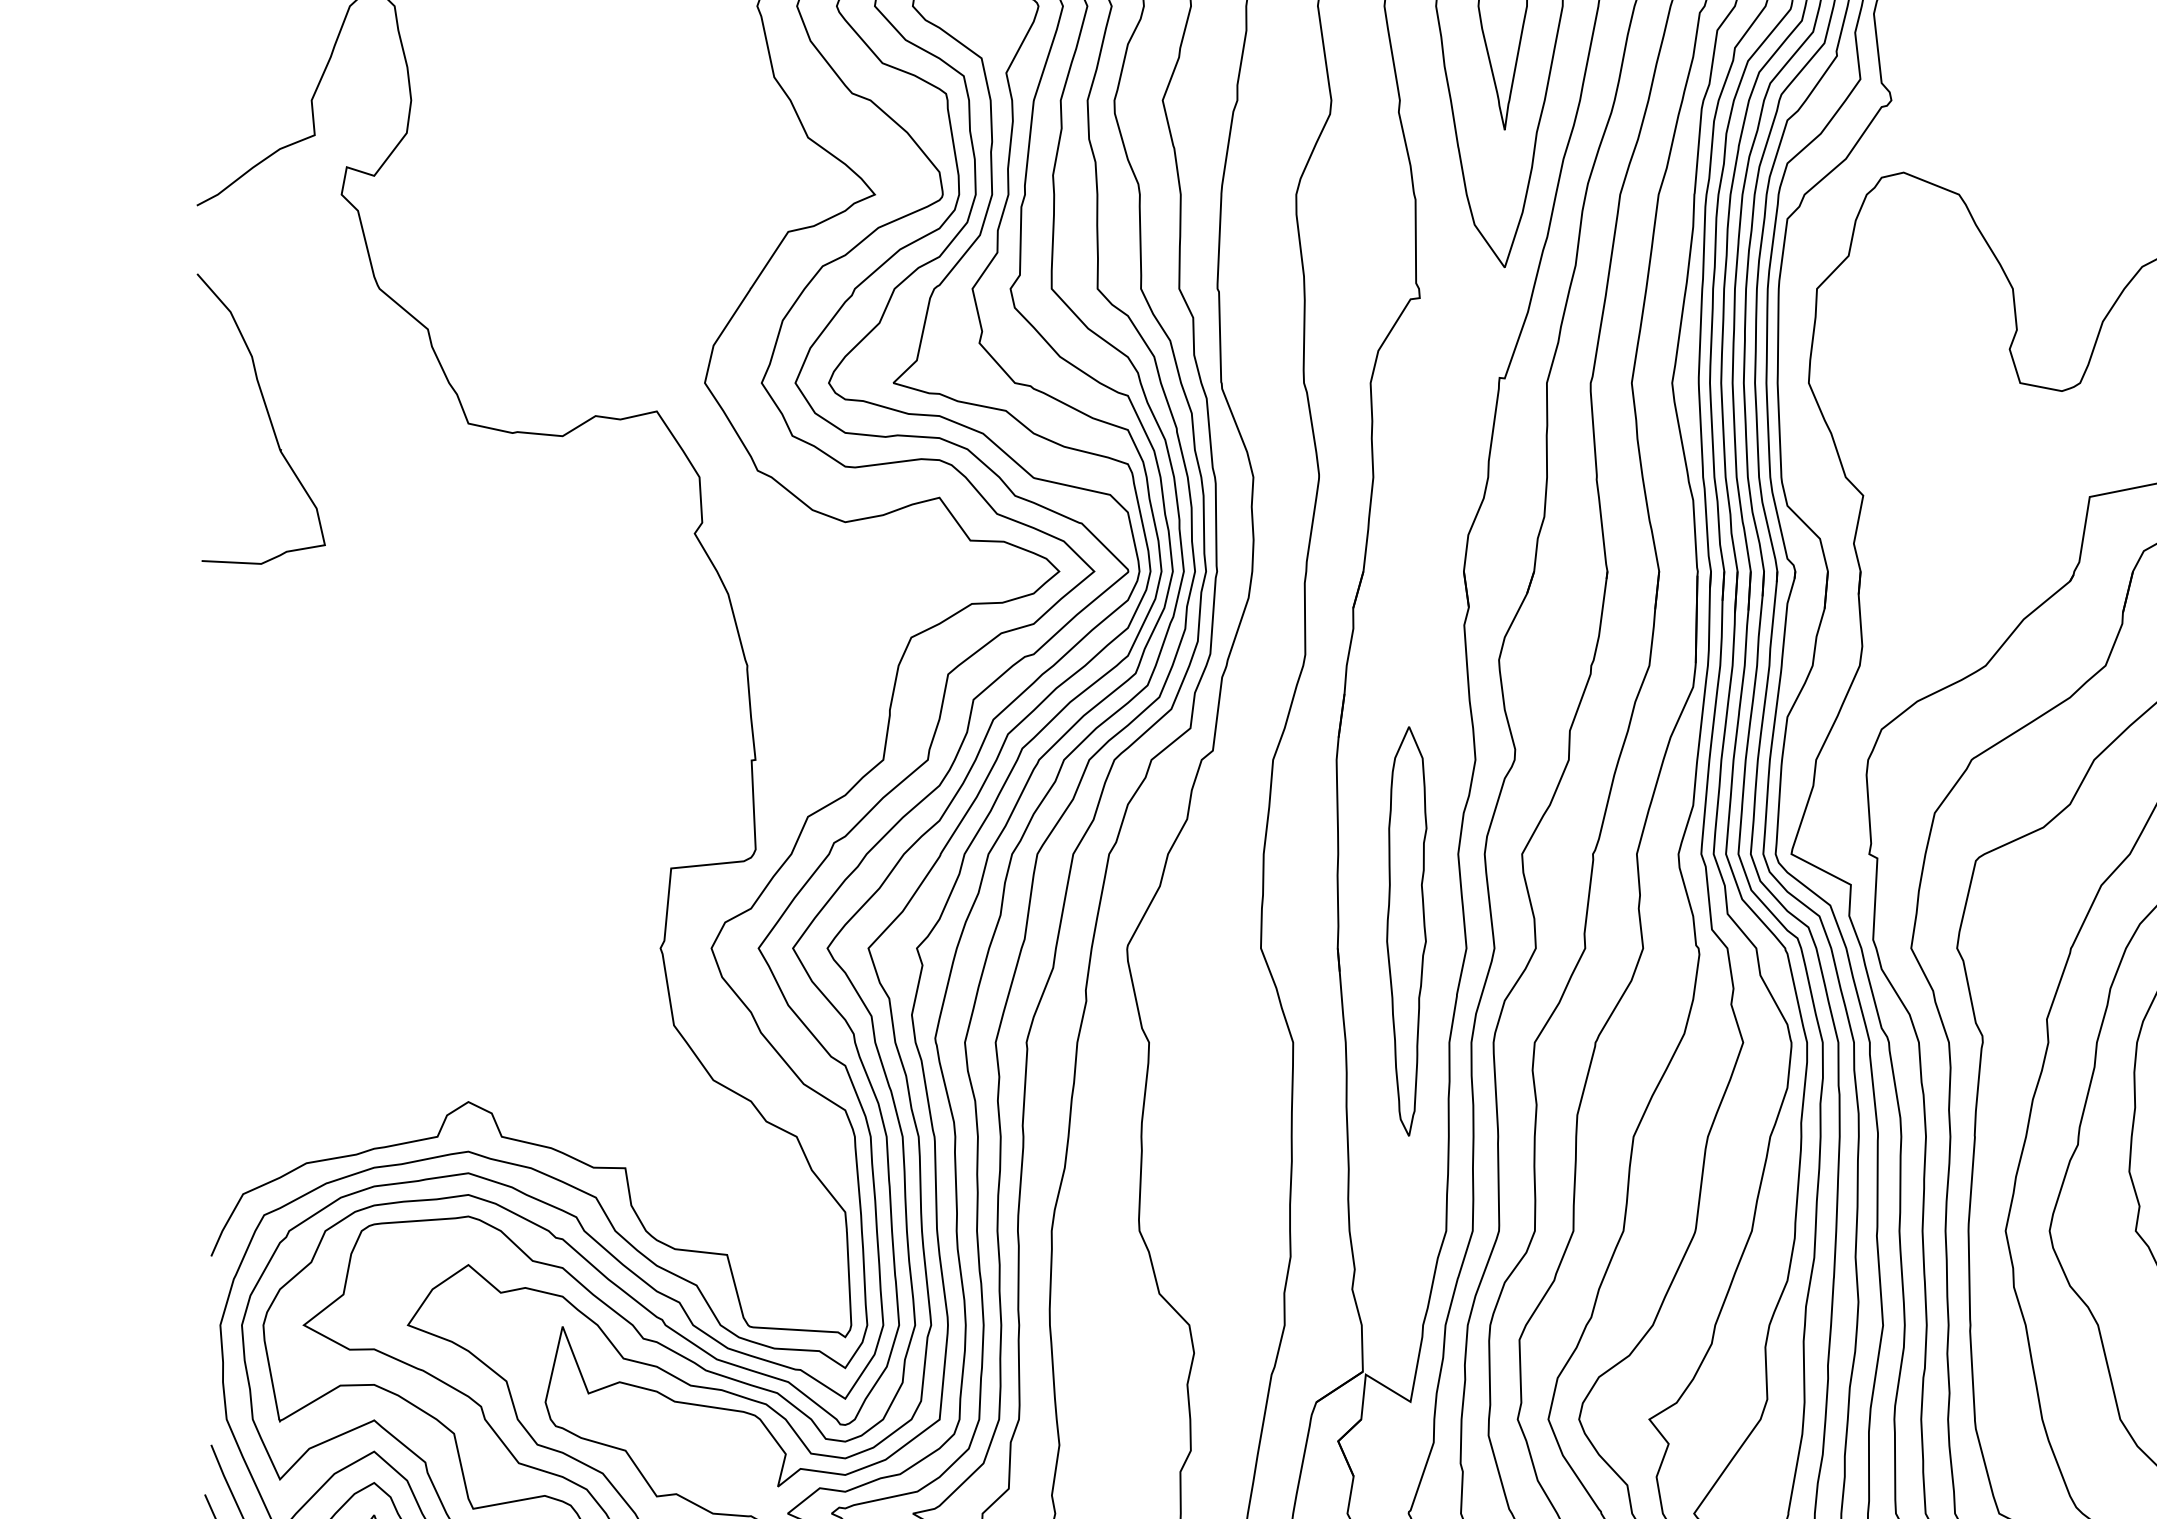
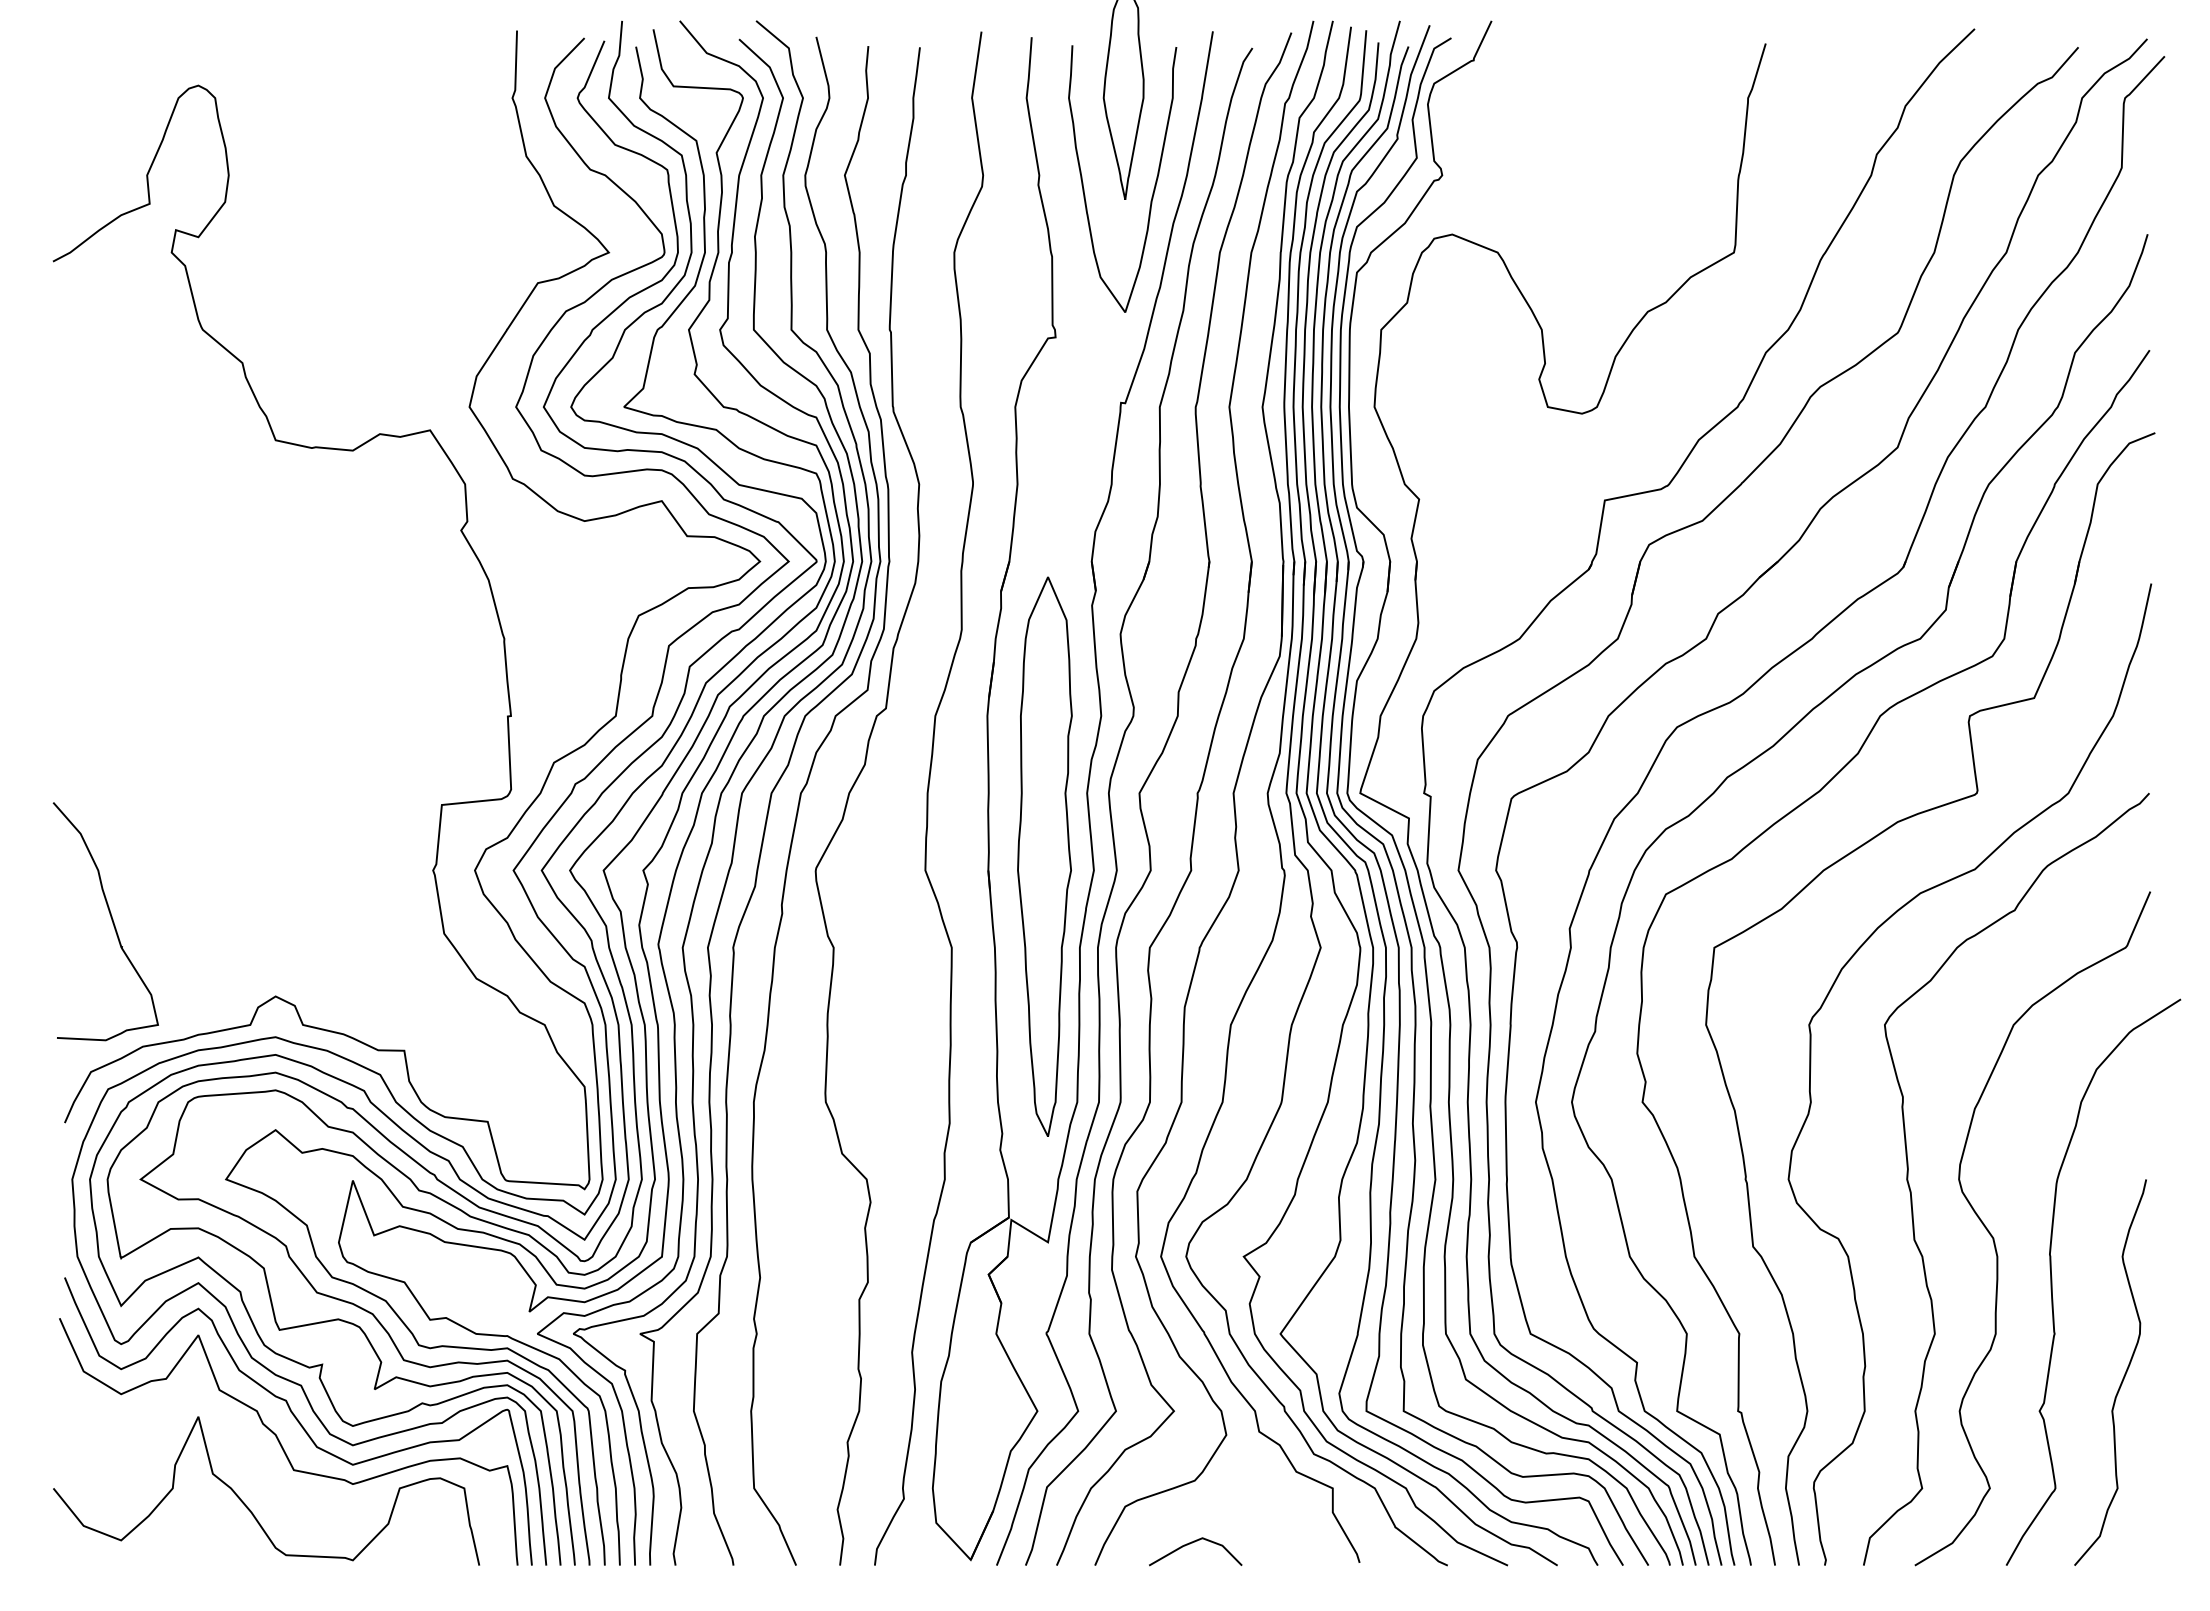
curve: (268, 417) -> (111, 920), moved
part: (1406, 931) -> (1044, 856), size x1.67

